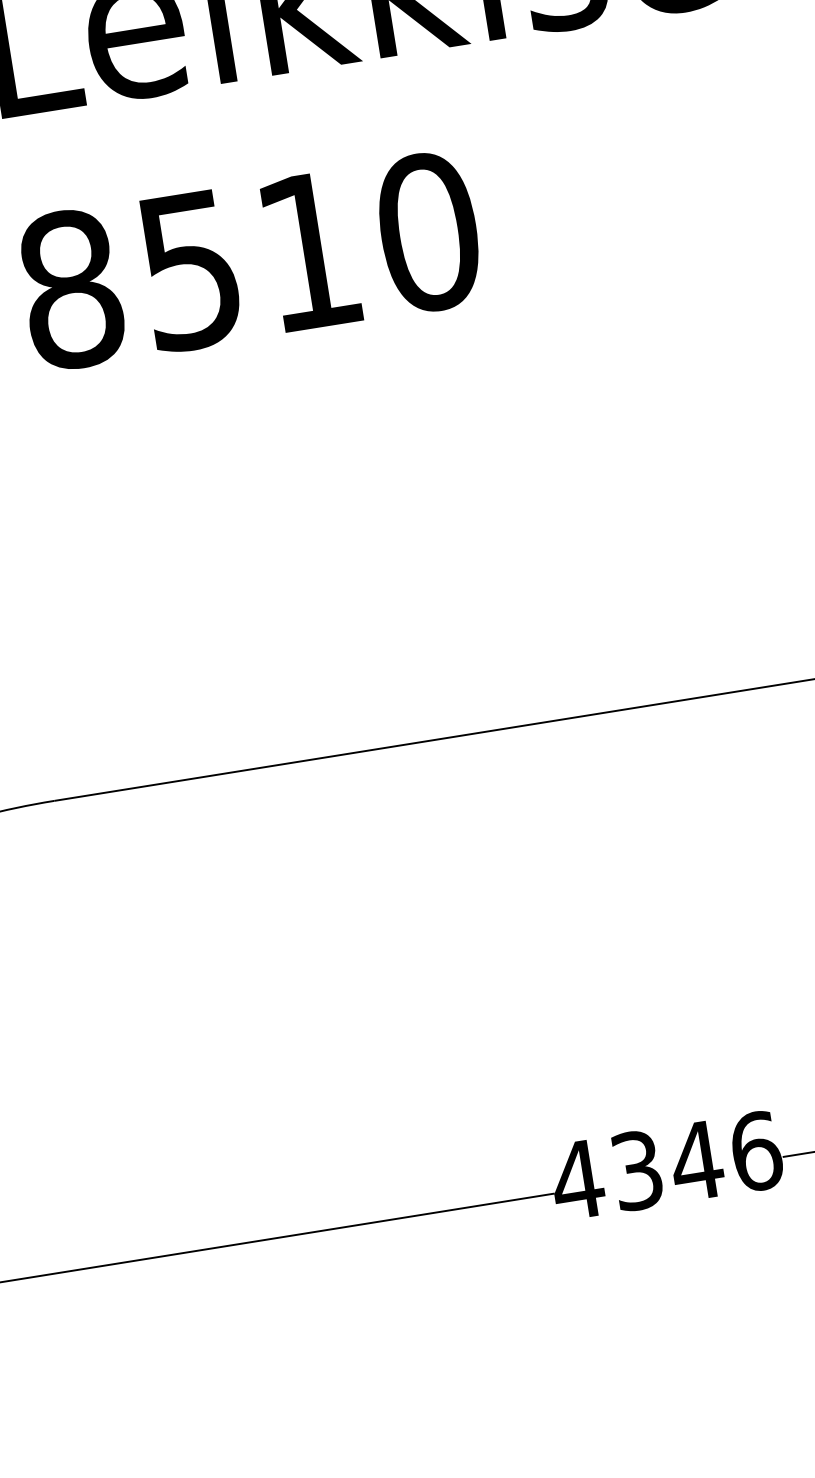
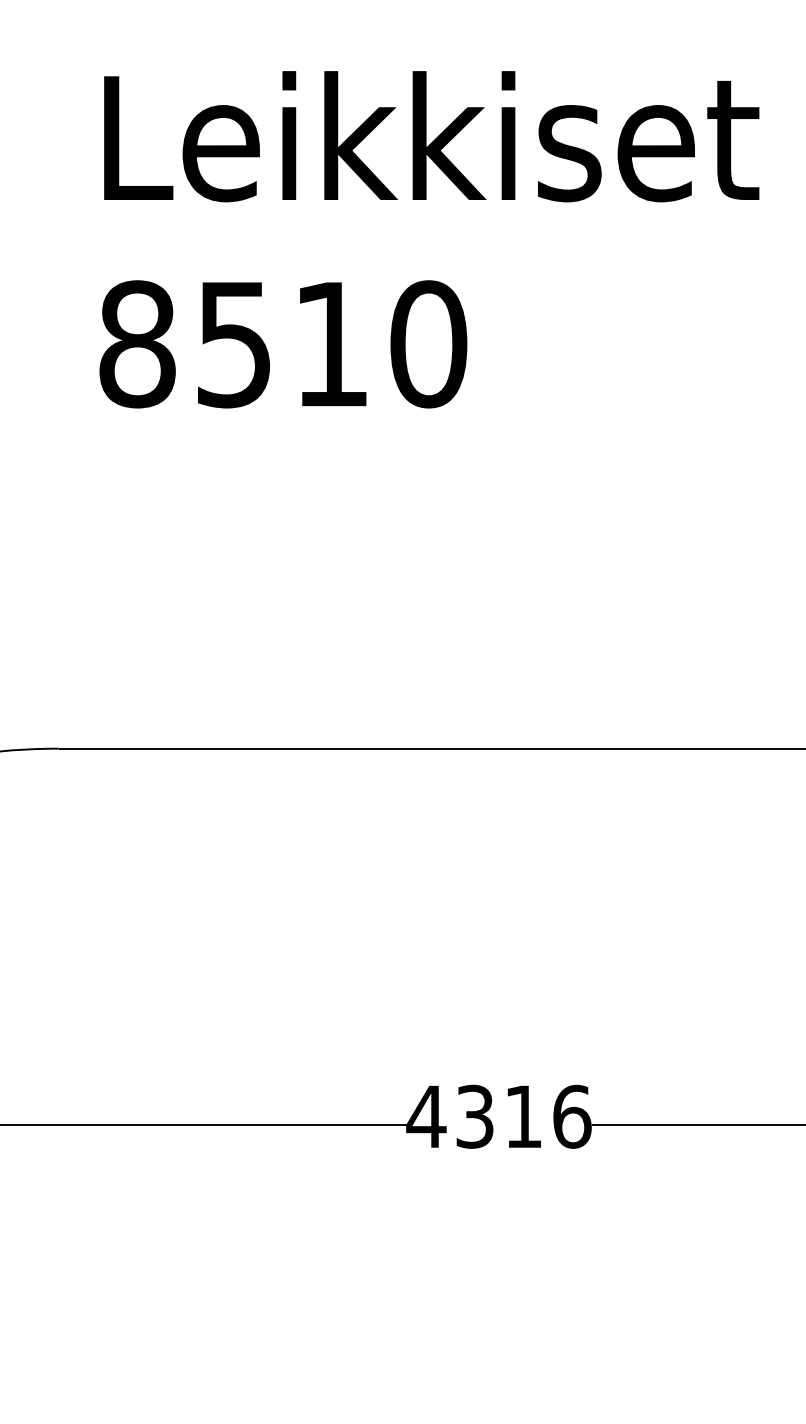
text: (696, 1160) -> (523, 1116), 4346 -> 4316

